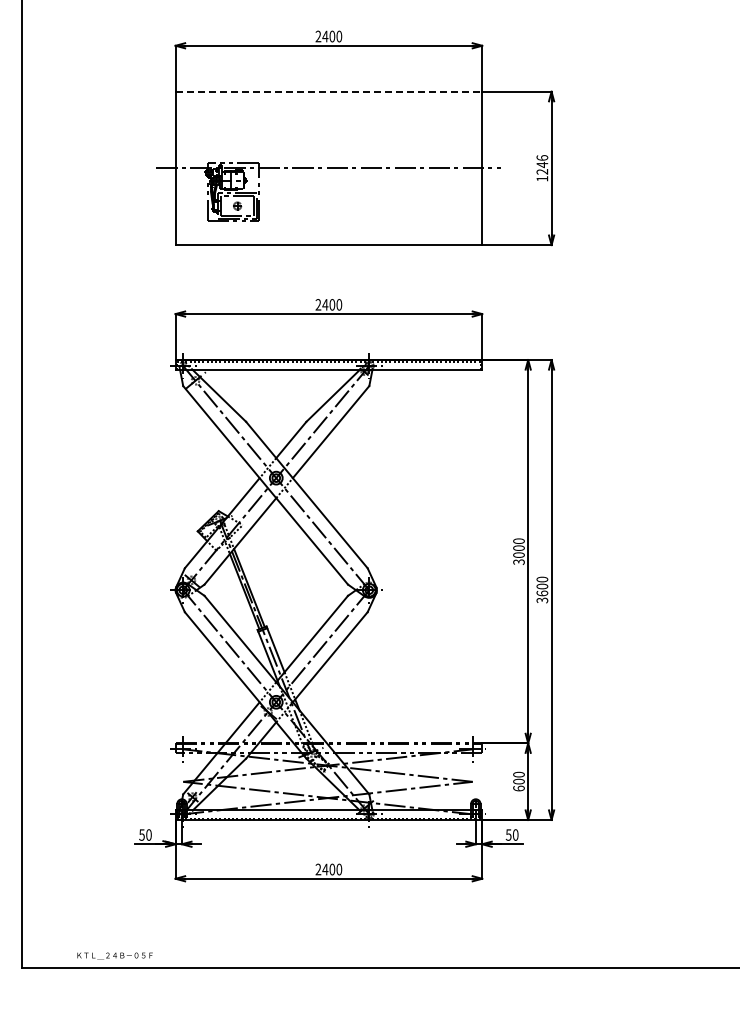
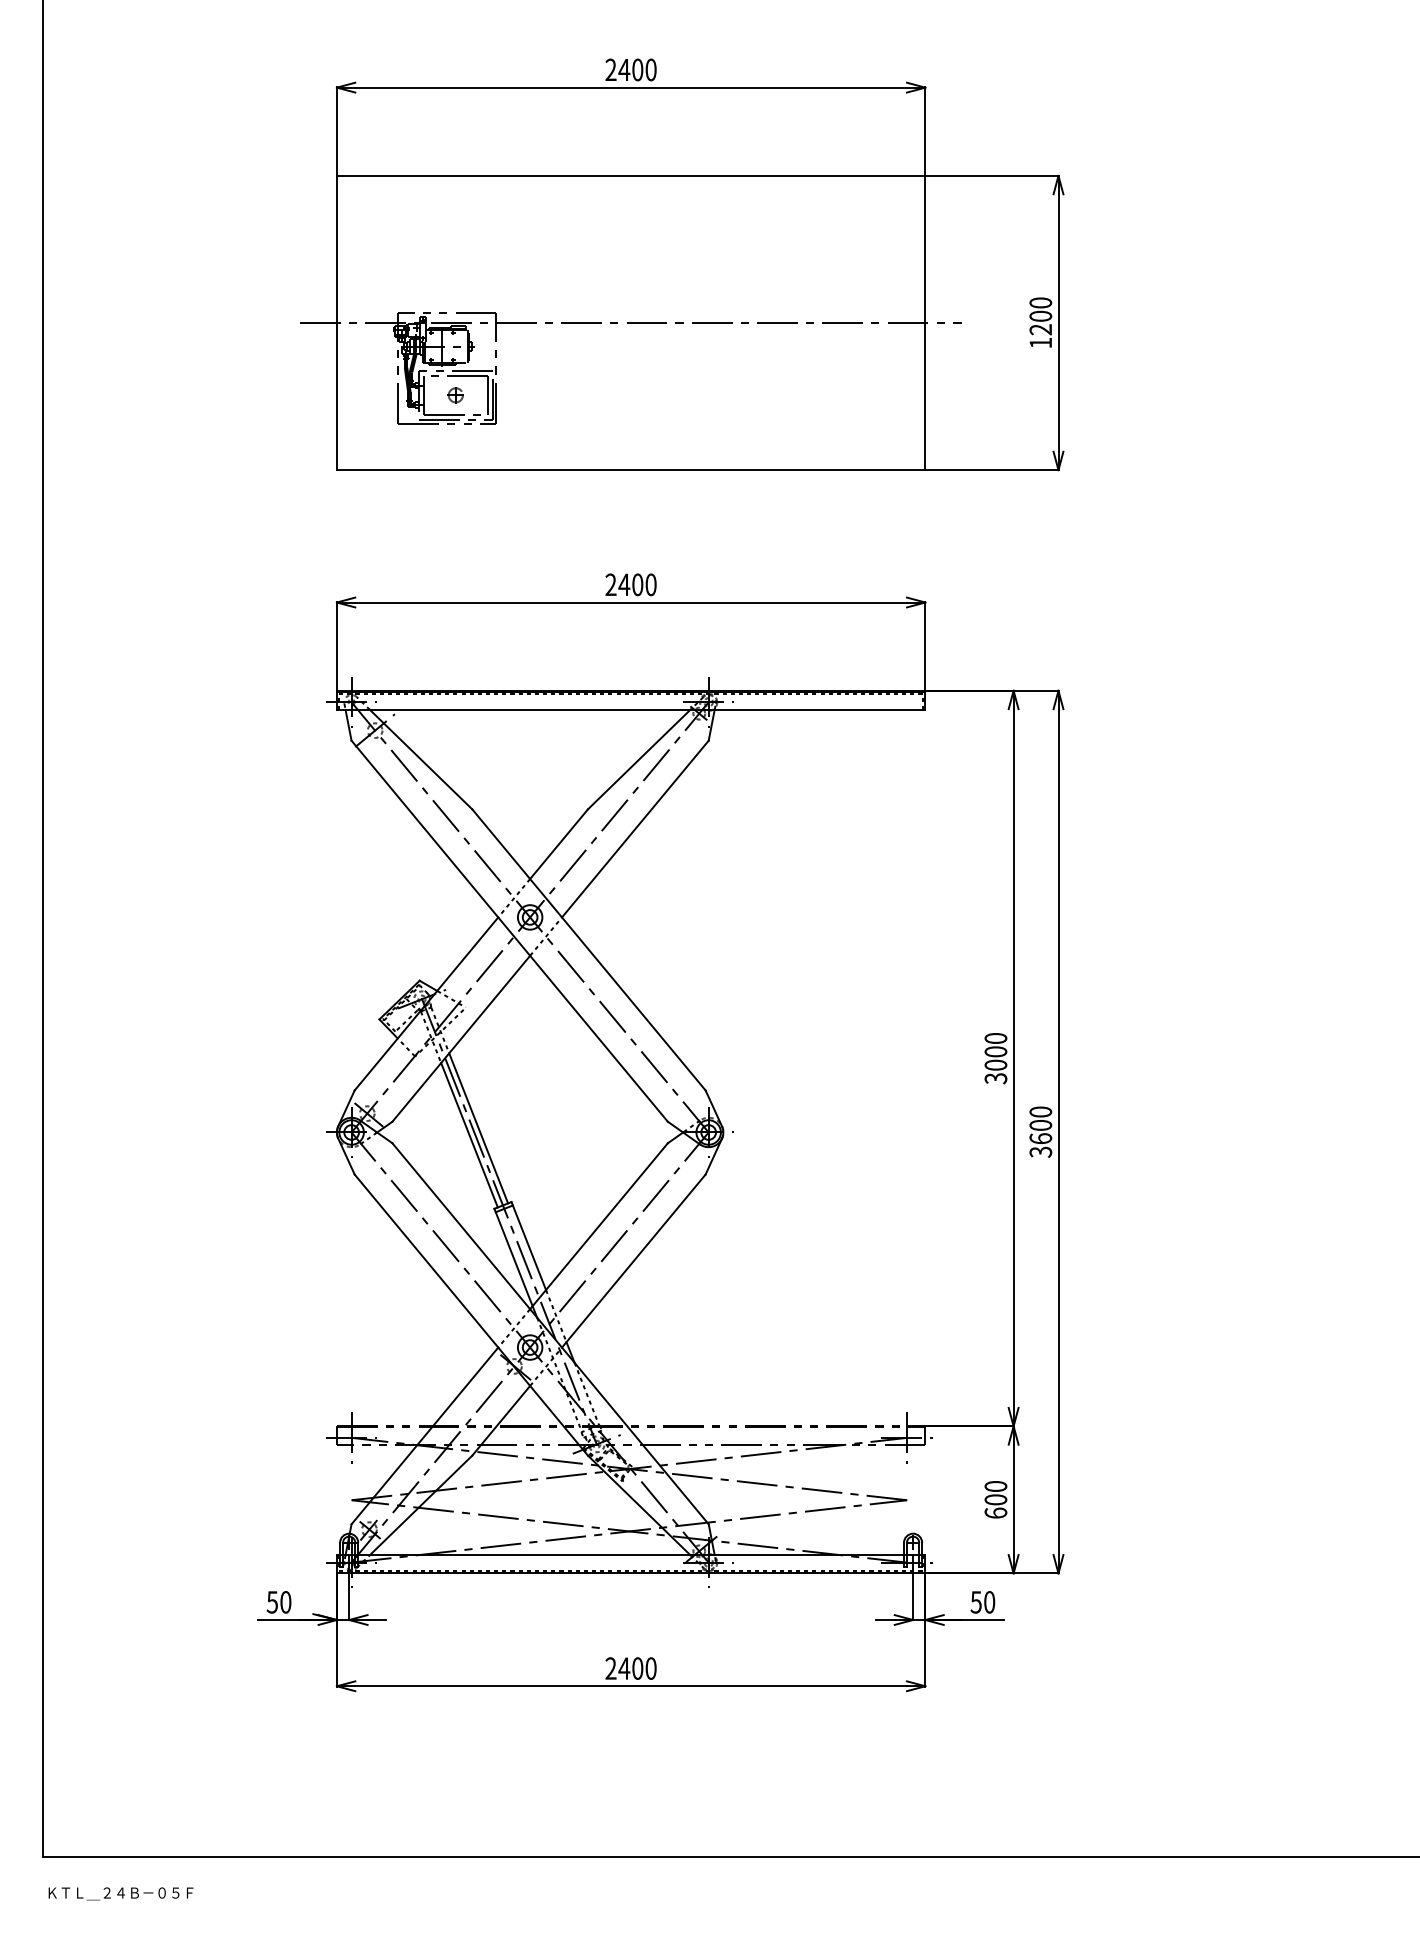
line: (329, 91) -> (632, 175), dashed -> solid
text: (542, 161) -> (1041, 309), 1246 -> 1200
text: (114, 955) -> (119, 1892), moved

